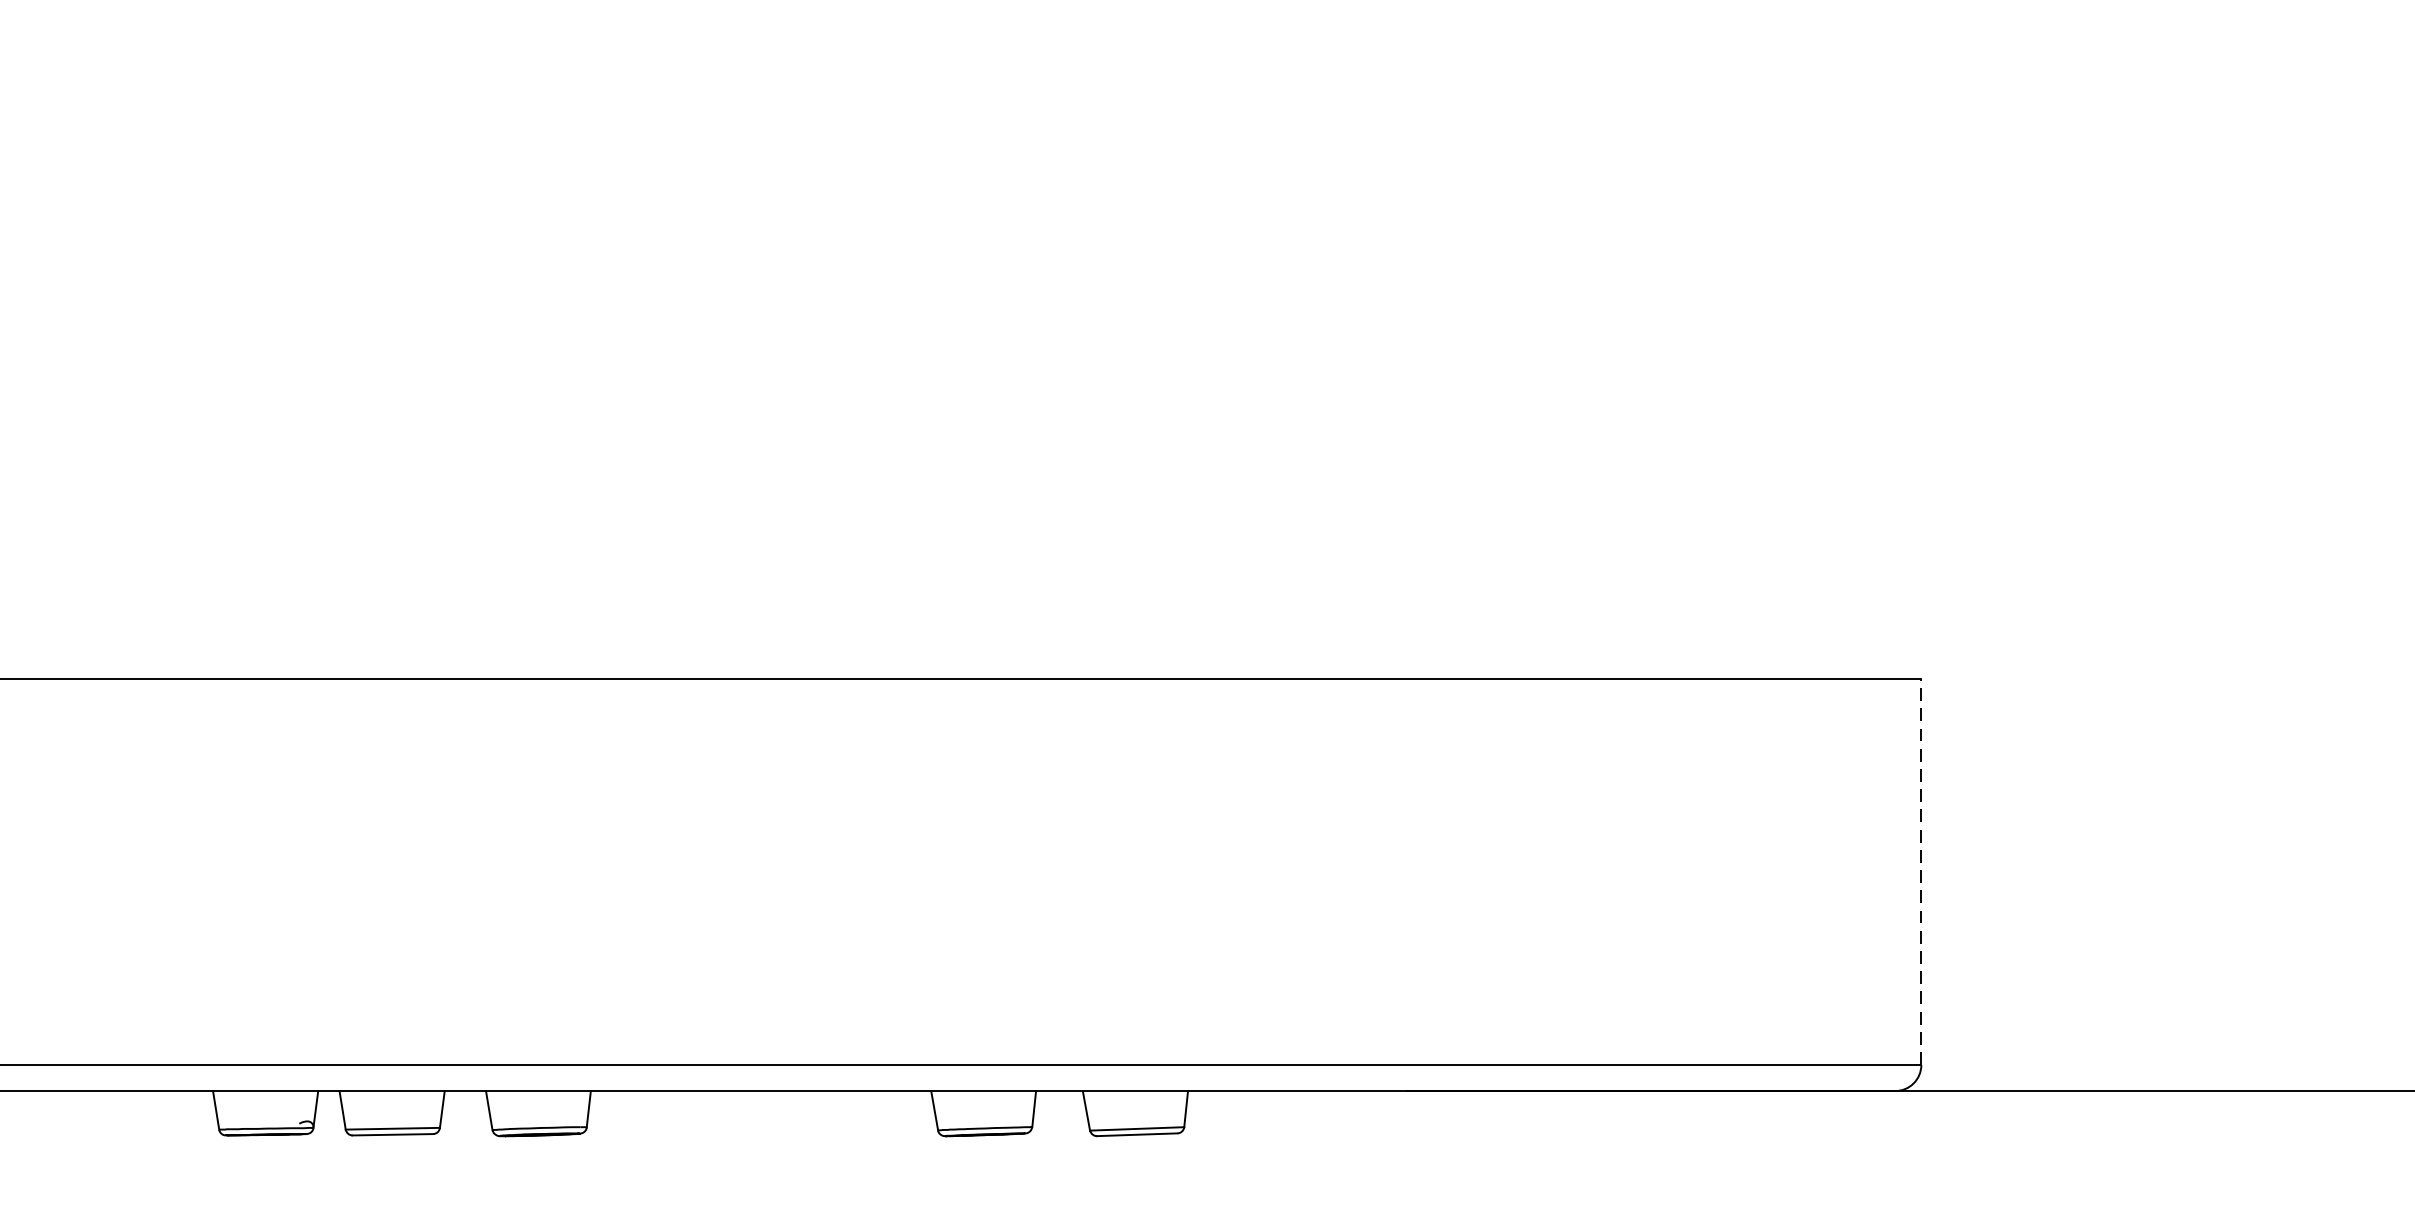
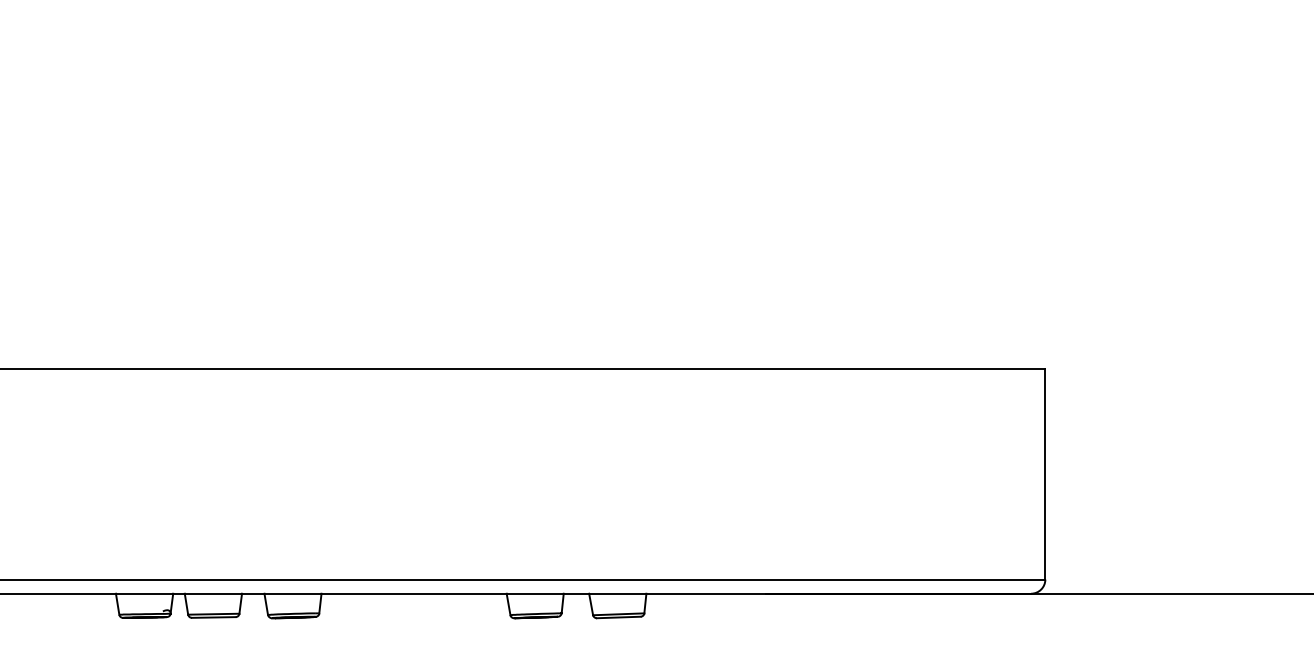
line: (1921, 870) -> (1045, 473), dashed -> solid

